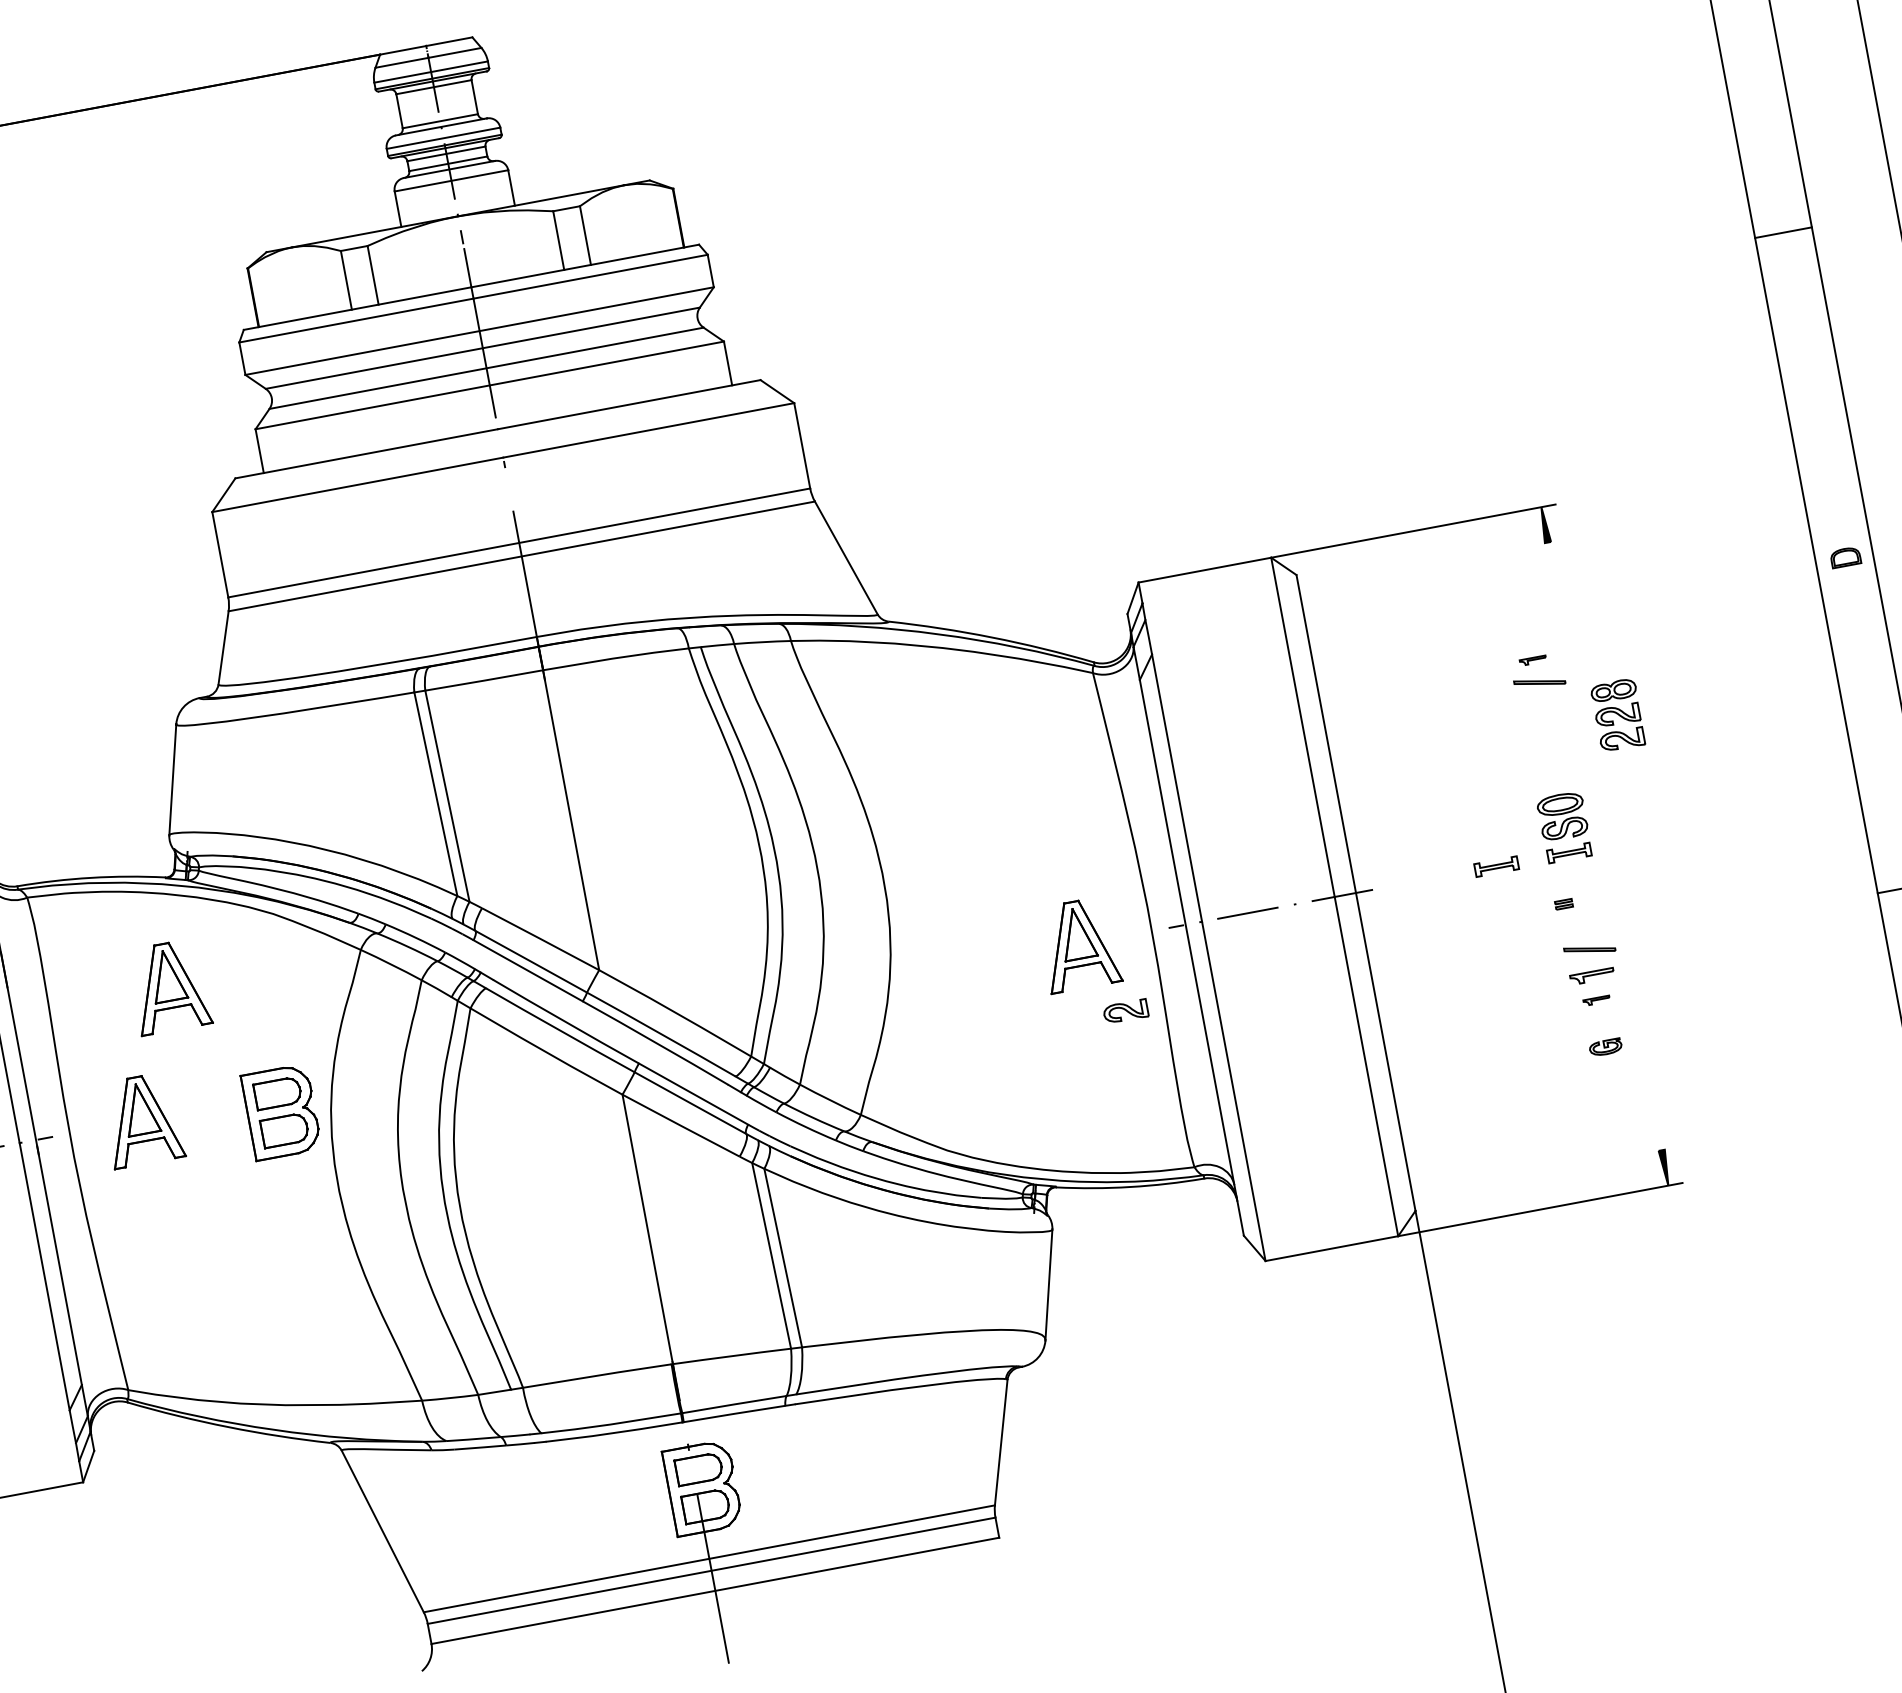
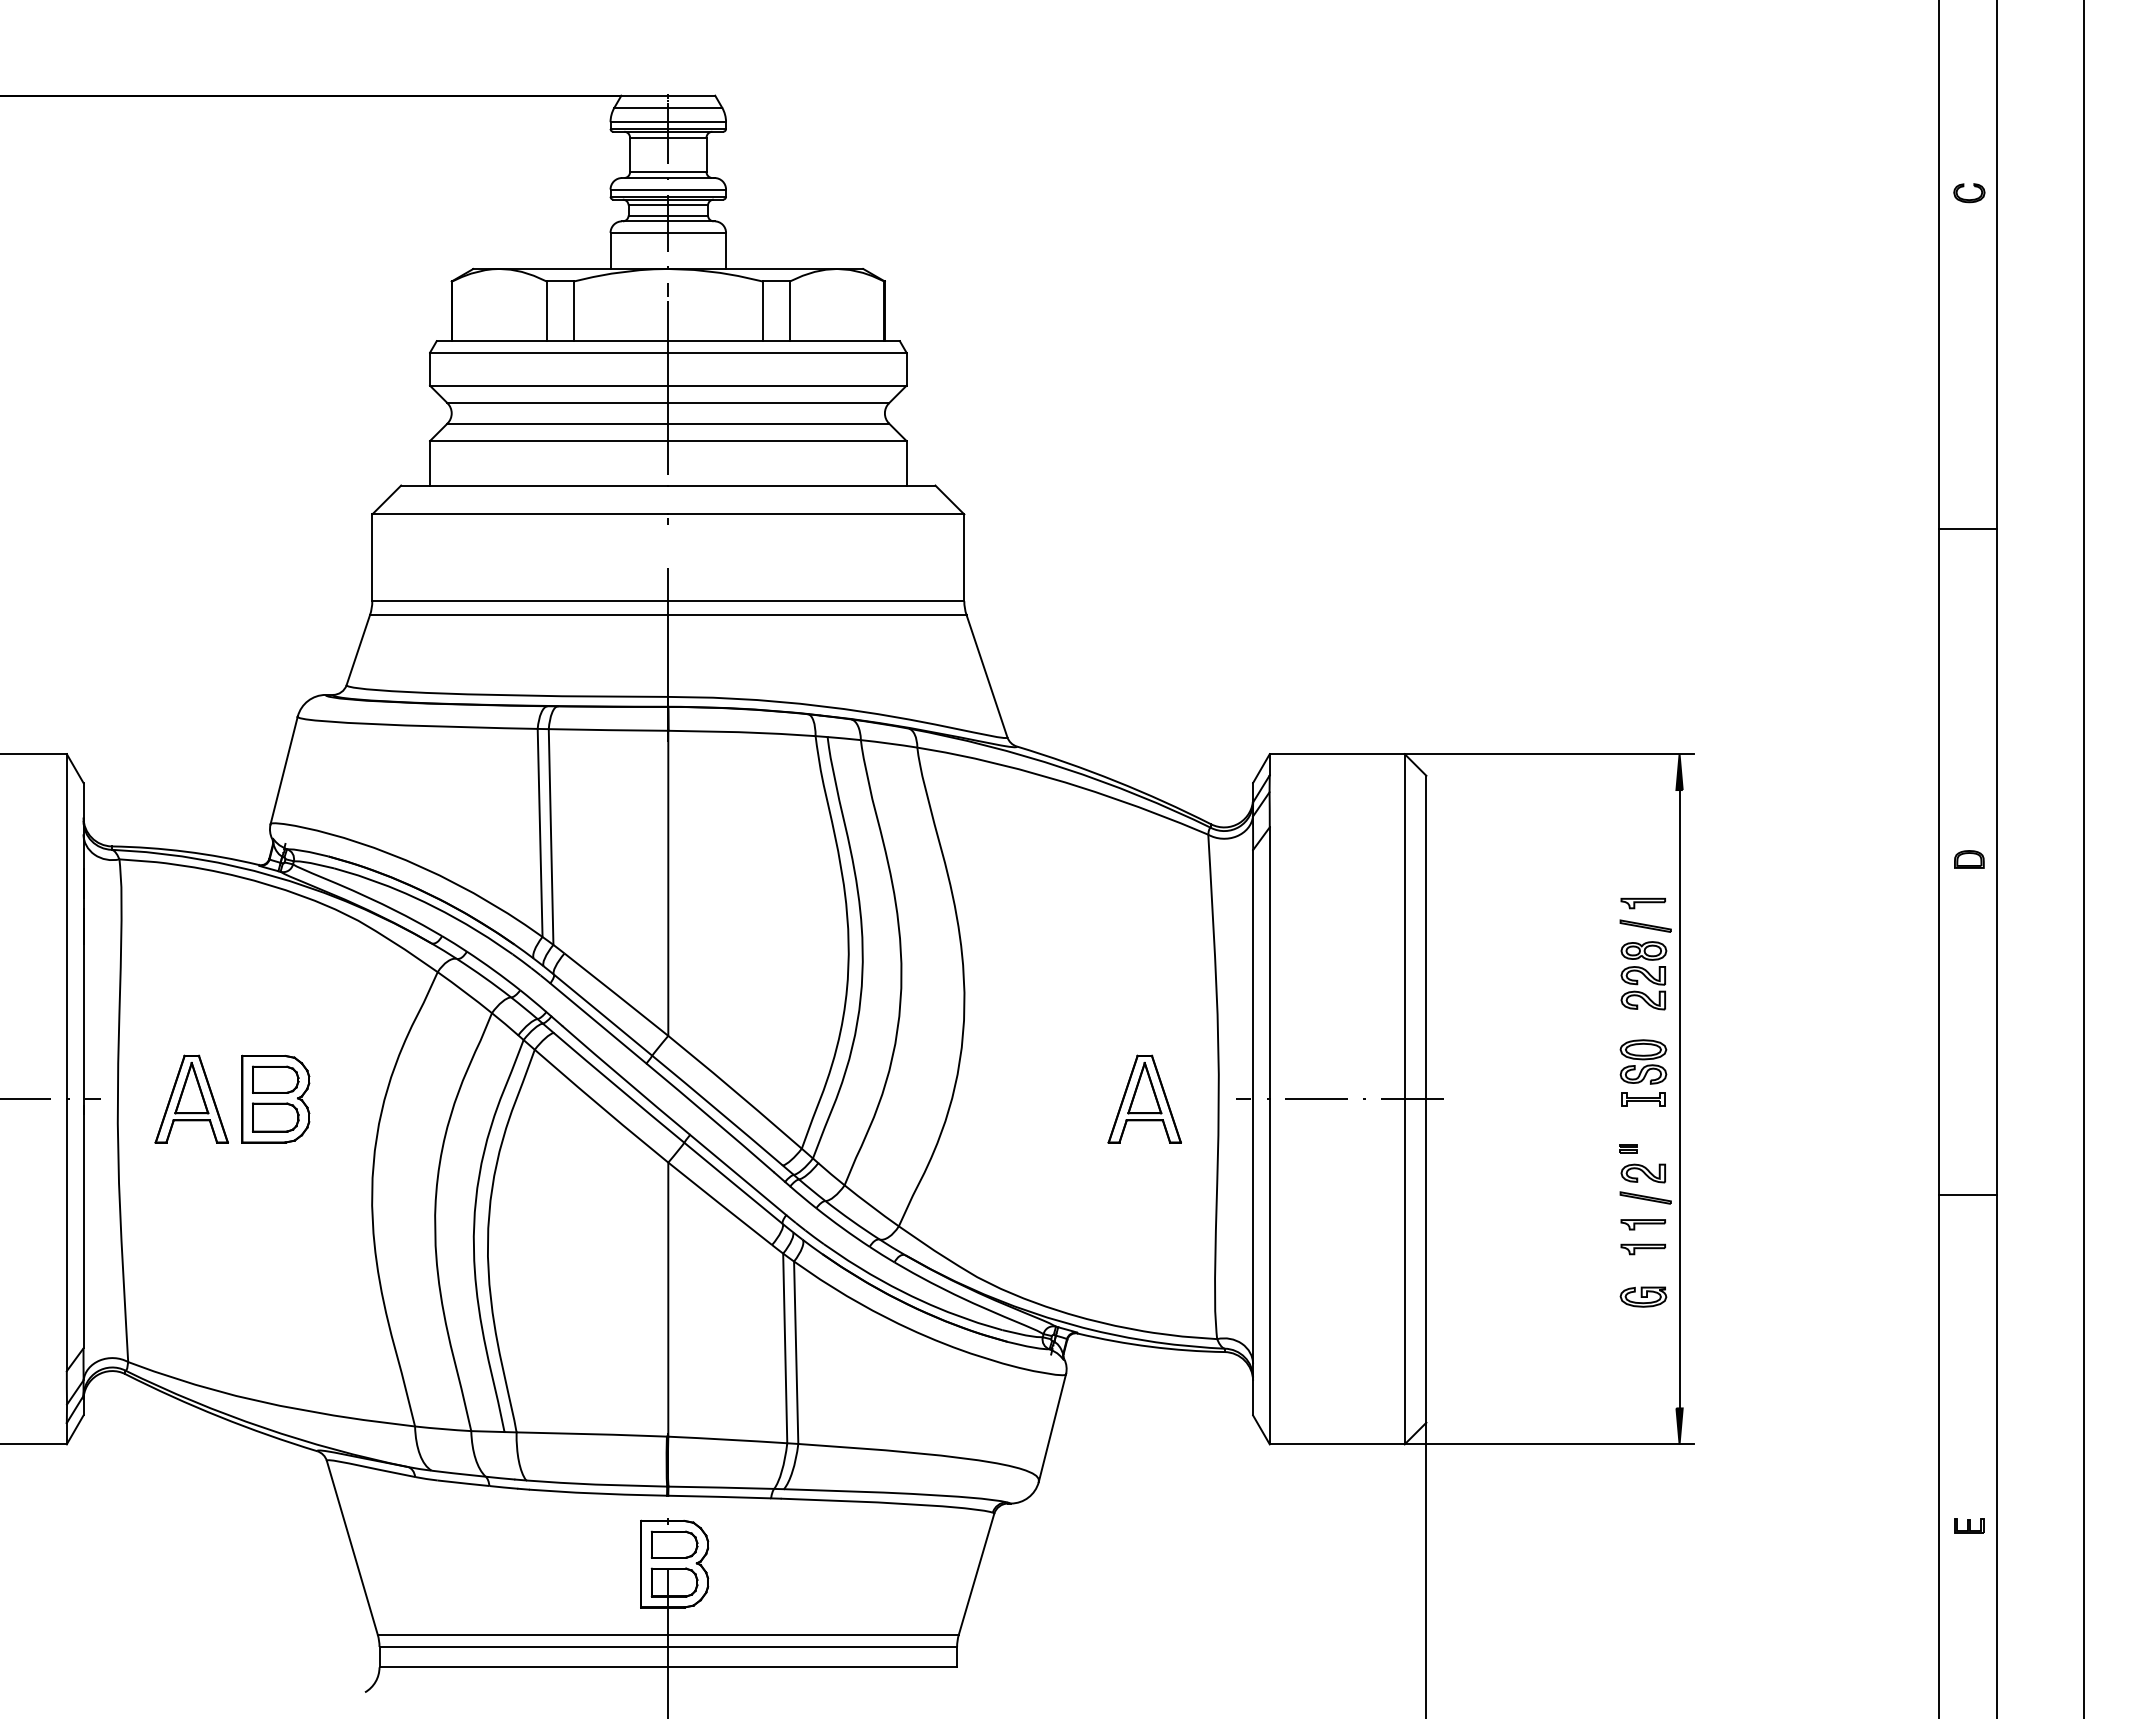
part: (1532, 660) -> (1642, 903), size x1.67
part: (1617, 715) -> (1643, 975), moved
line: (1604, 846) -> (1679, 1099), added
part: (1496, 866) -> (1569, 1099), removed
part: (169, 986) -> (242, 972), removed
part: (1596, 1000) -> (1642, 1249), size x1.67
part: (1125, 1011) -> (1642, 1173), moved
part: (1605, 1046) -> (1643, 1296), size x1.43
part: (281, 1111) -> (275, 1098), moved

